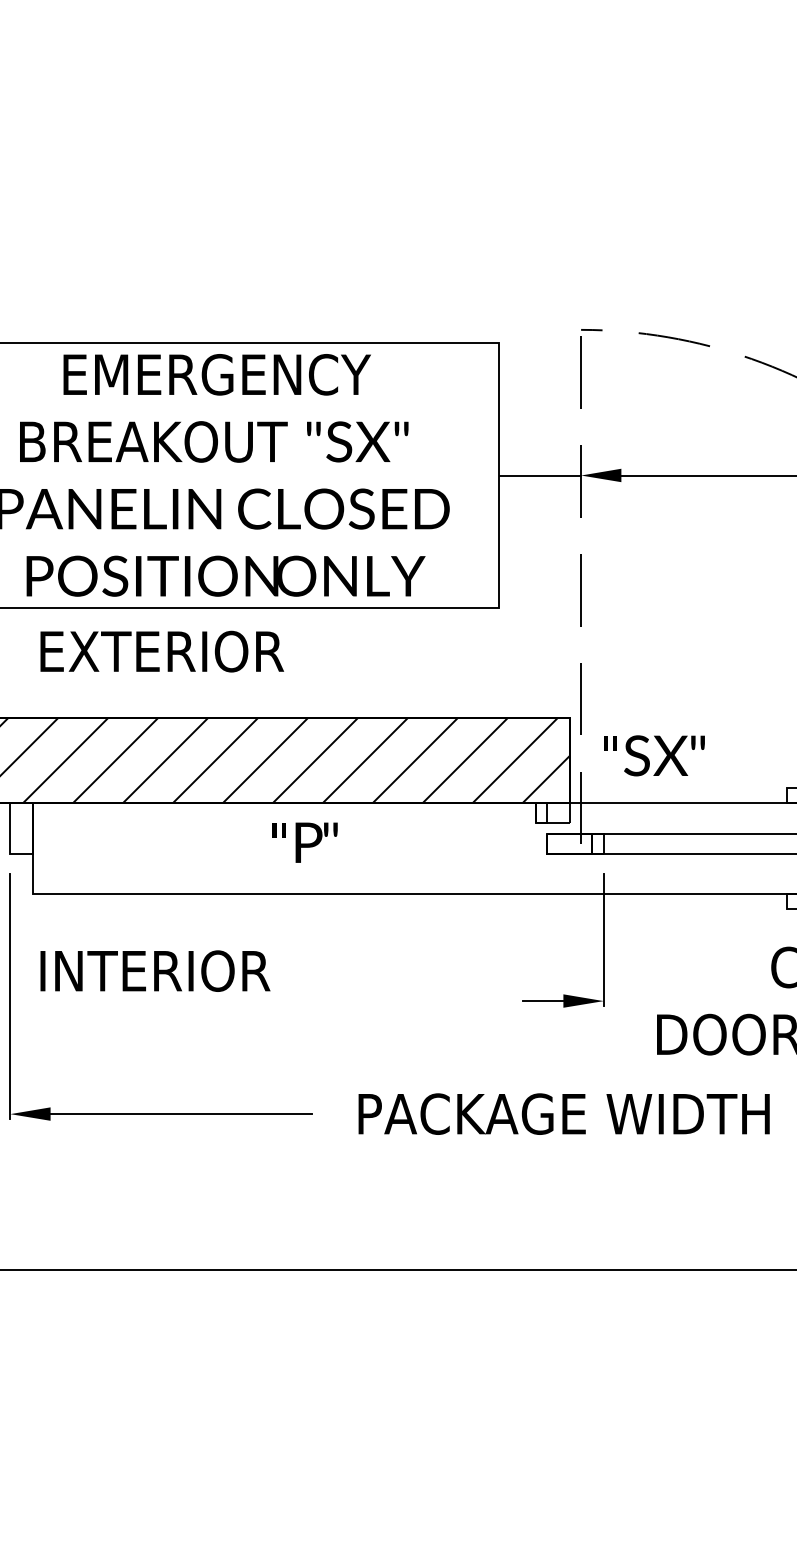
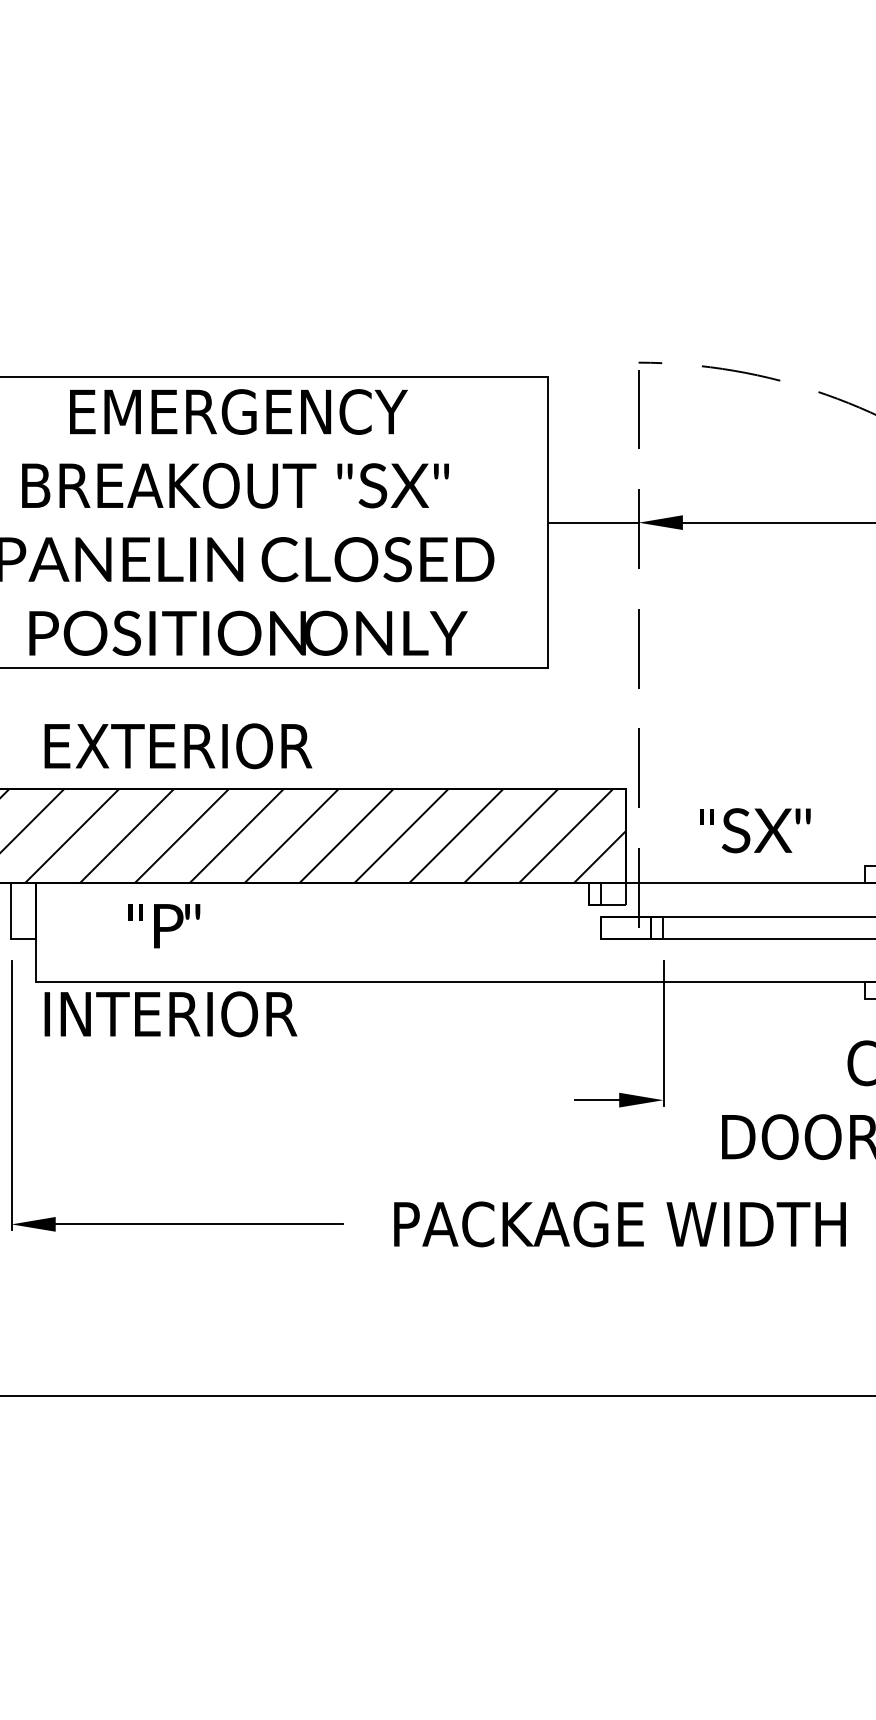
text: (162, 651) -> (178, 746), moved
text: (654, 755) -> (755, 830), moved
text: (305, 843) -> (164, 926), moved
text: (155, 971) -> (170, 1014), moved

